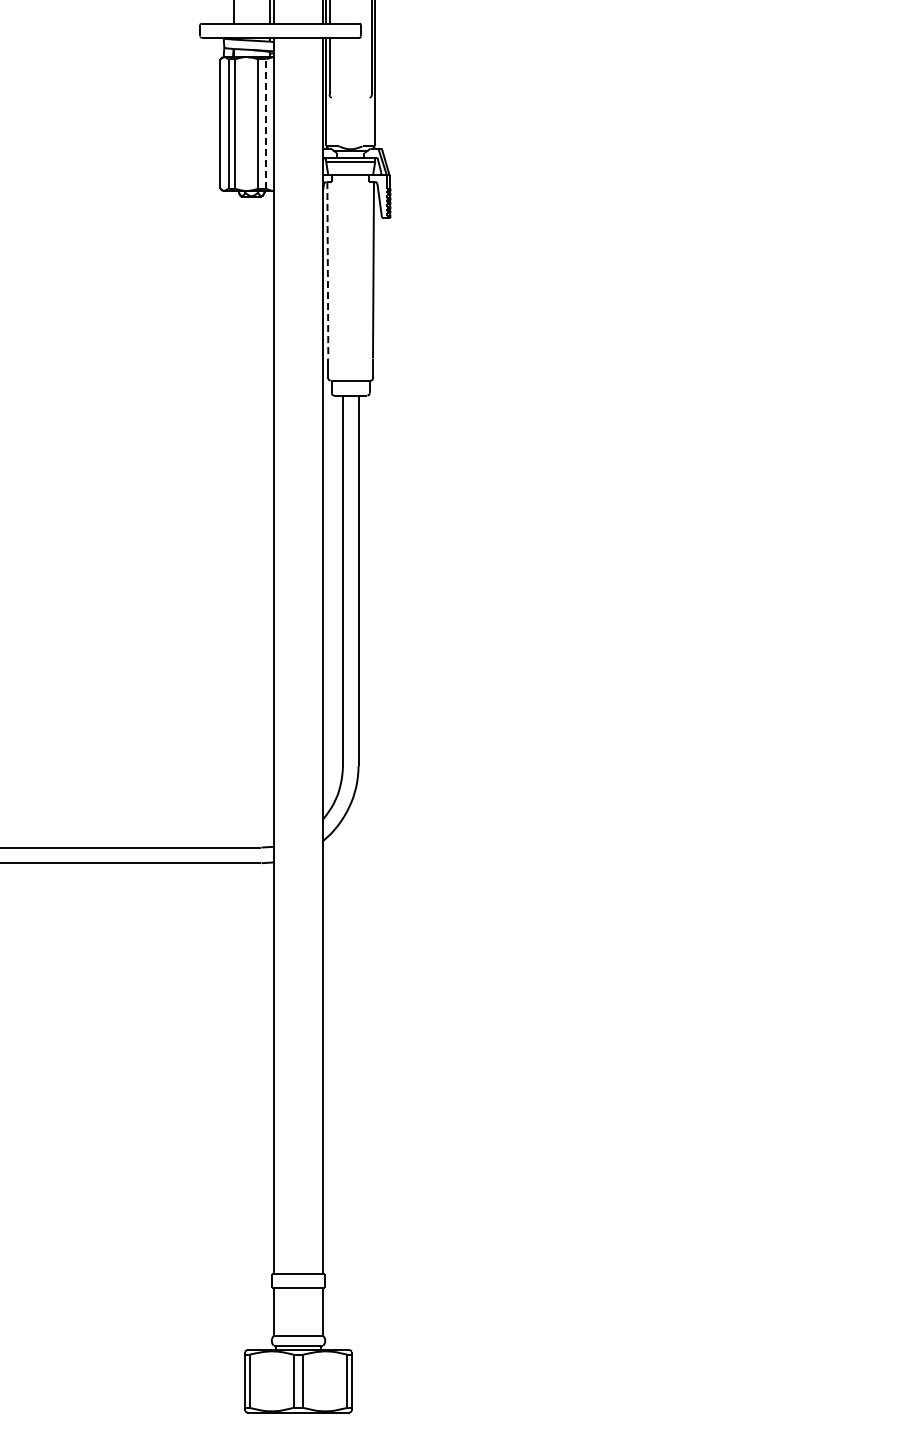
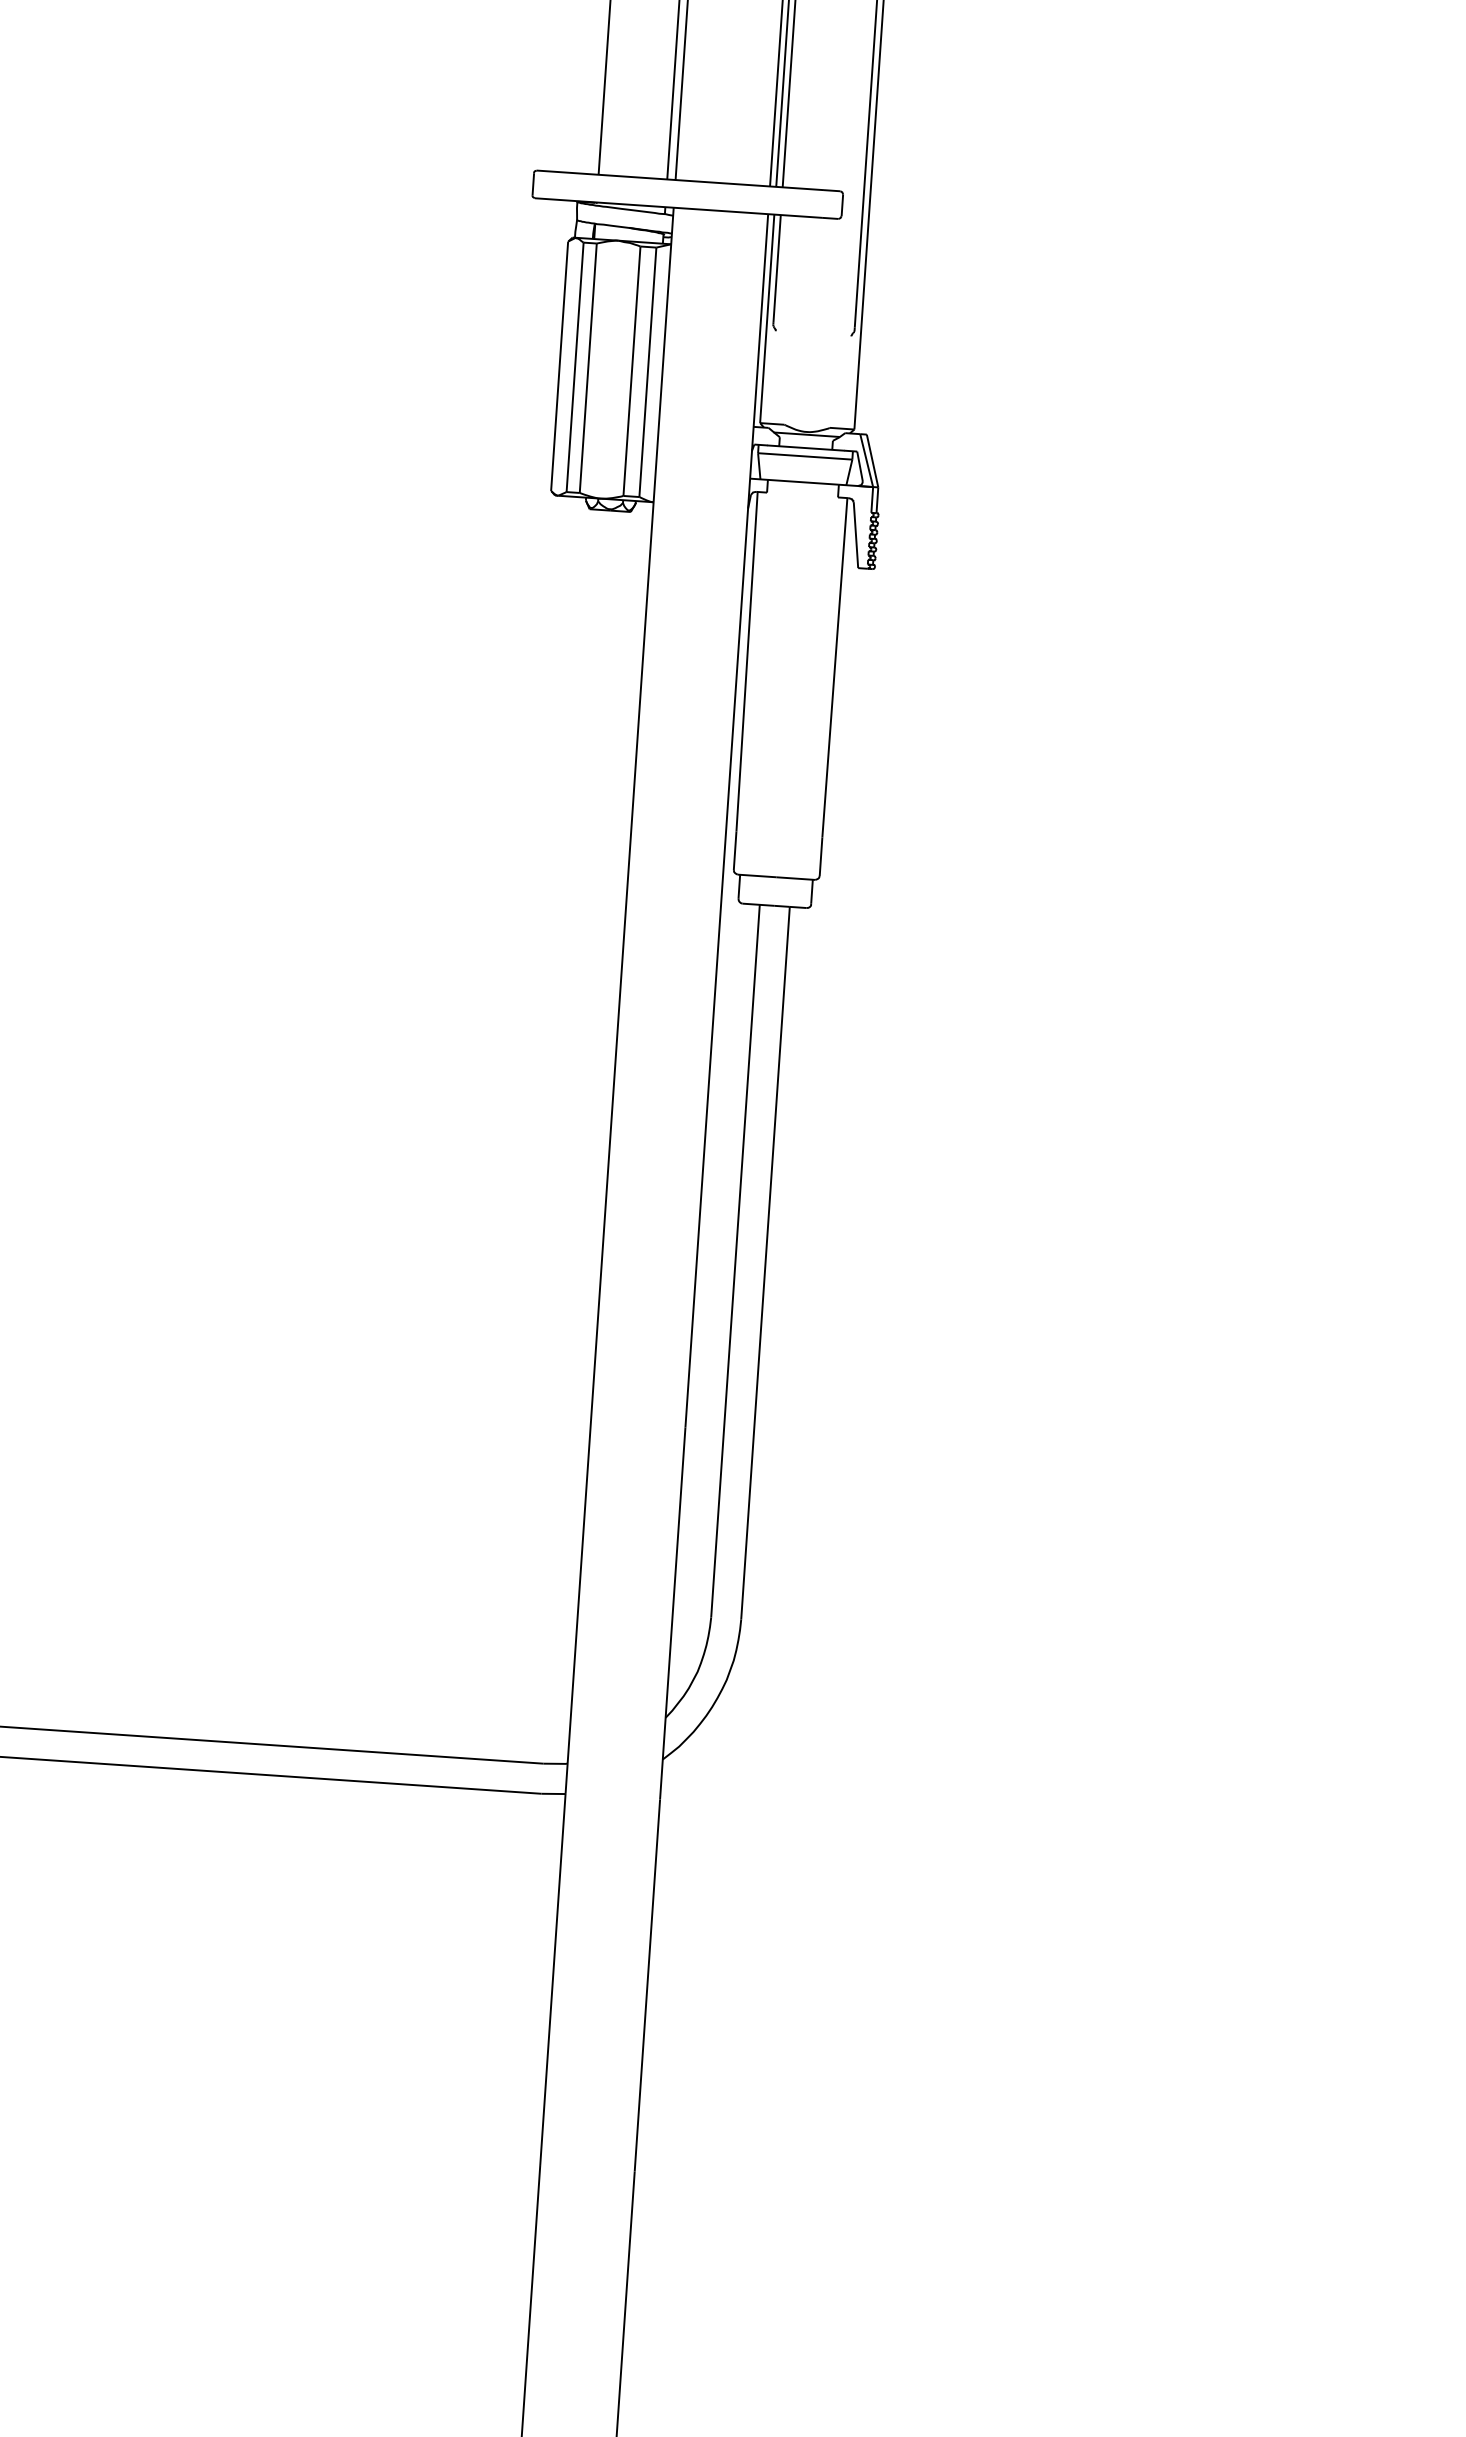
line: (266, 124) -> (648, 373), dashed -> solid
line: (327, 270) -> (746, 662), dashed -> solid

